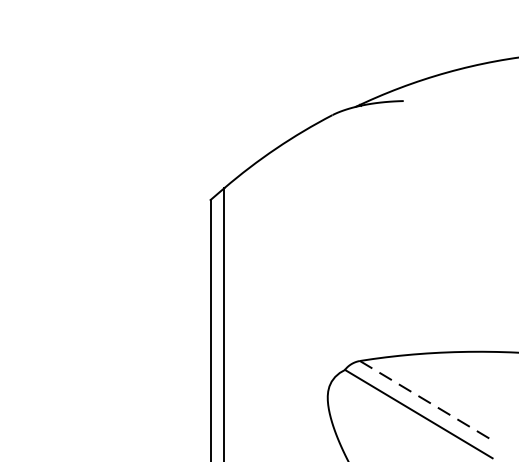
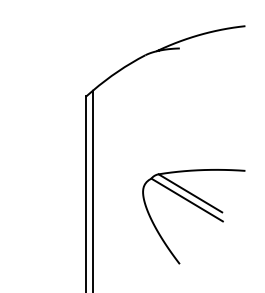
line: (425, 400) -> (190, 193), dashed -> solid

